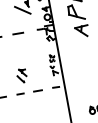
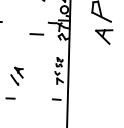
line: (18, 33) -> (37, 34), moved
line: (37, 90) -> (32, 98), removed

